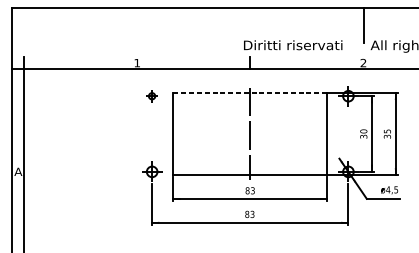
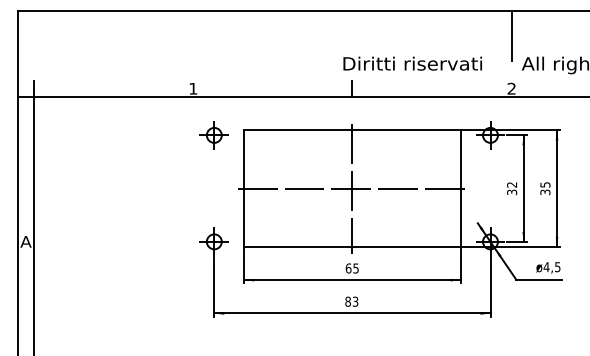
line: (250, 92) -> (352, 130), dashed -> solid
part: (151, 96) -> (213, 135), size x1.67
text: (364, 131) -> (512, 184), 30 -> 32
line: (250, 133) -> (352, 188), added
text: (249, 190) -> (351, 268), 83 -> 65

